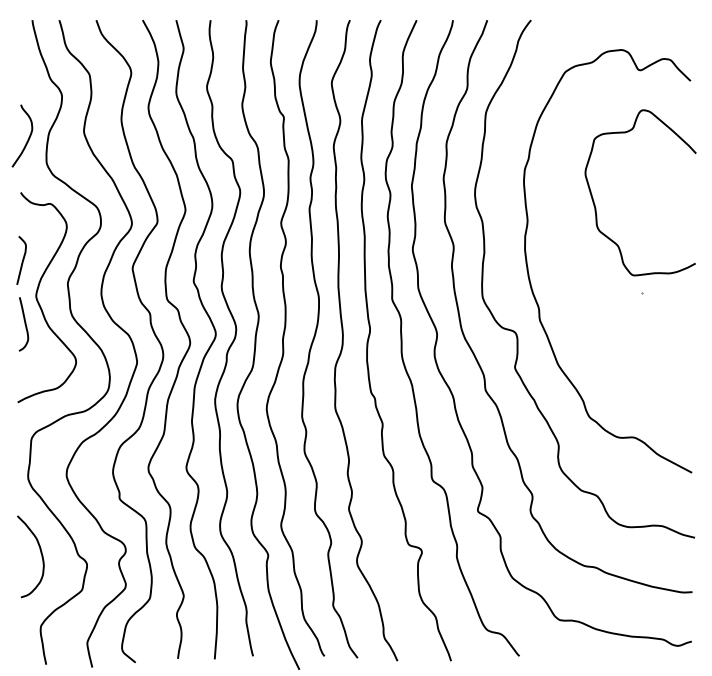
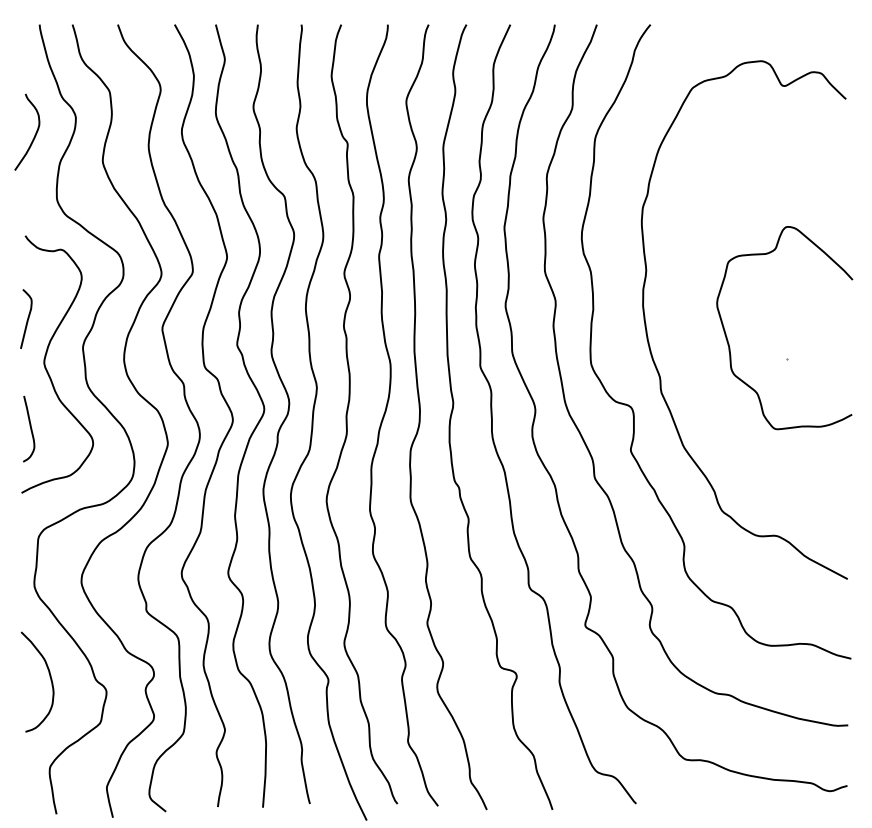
curve: (28, 137) -> (34, 134), moved
curve: (596, 207) -> (730, 346), moved
curve: (24, 324) -> (29, 429), moved

